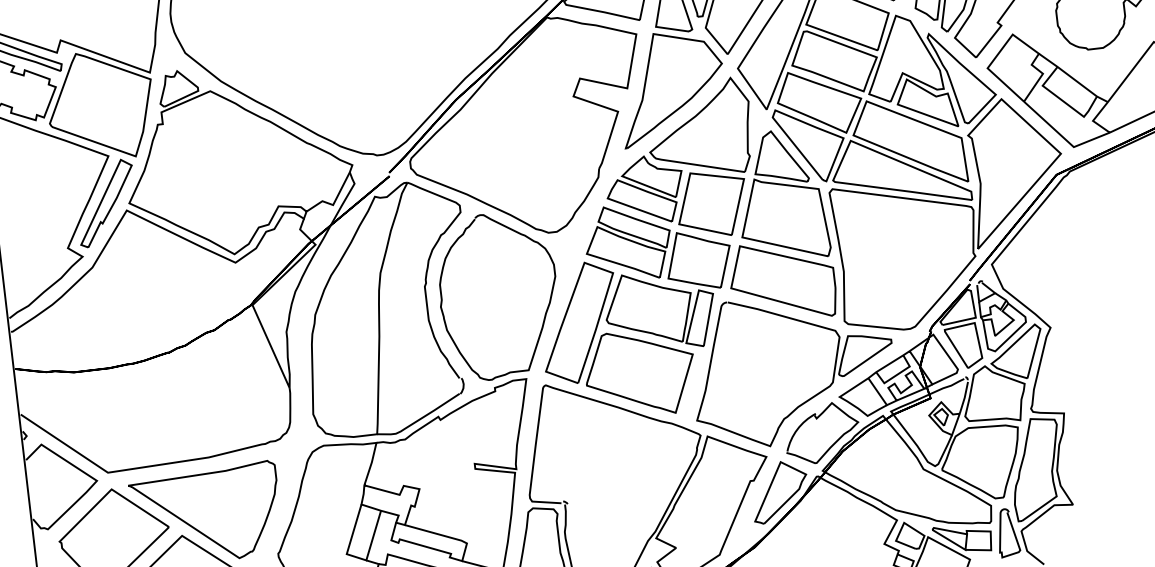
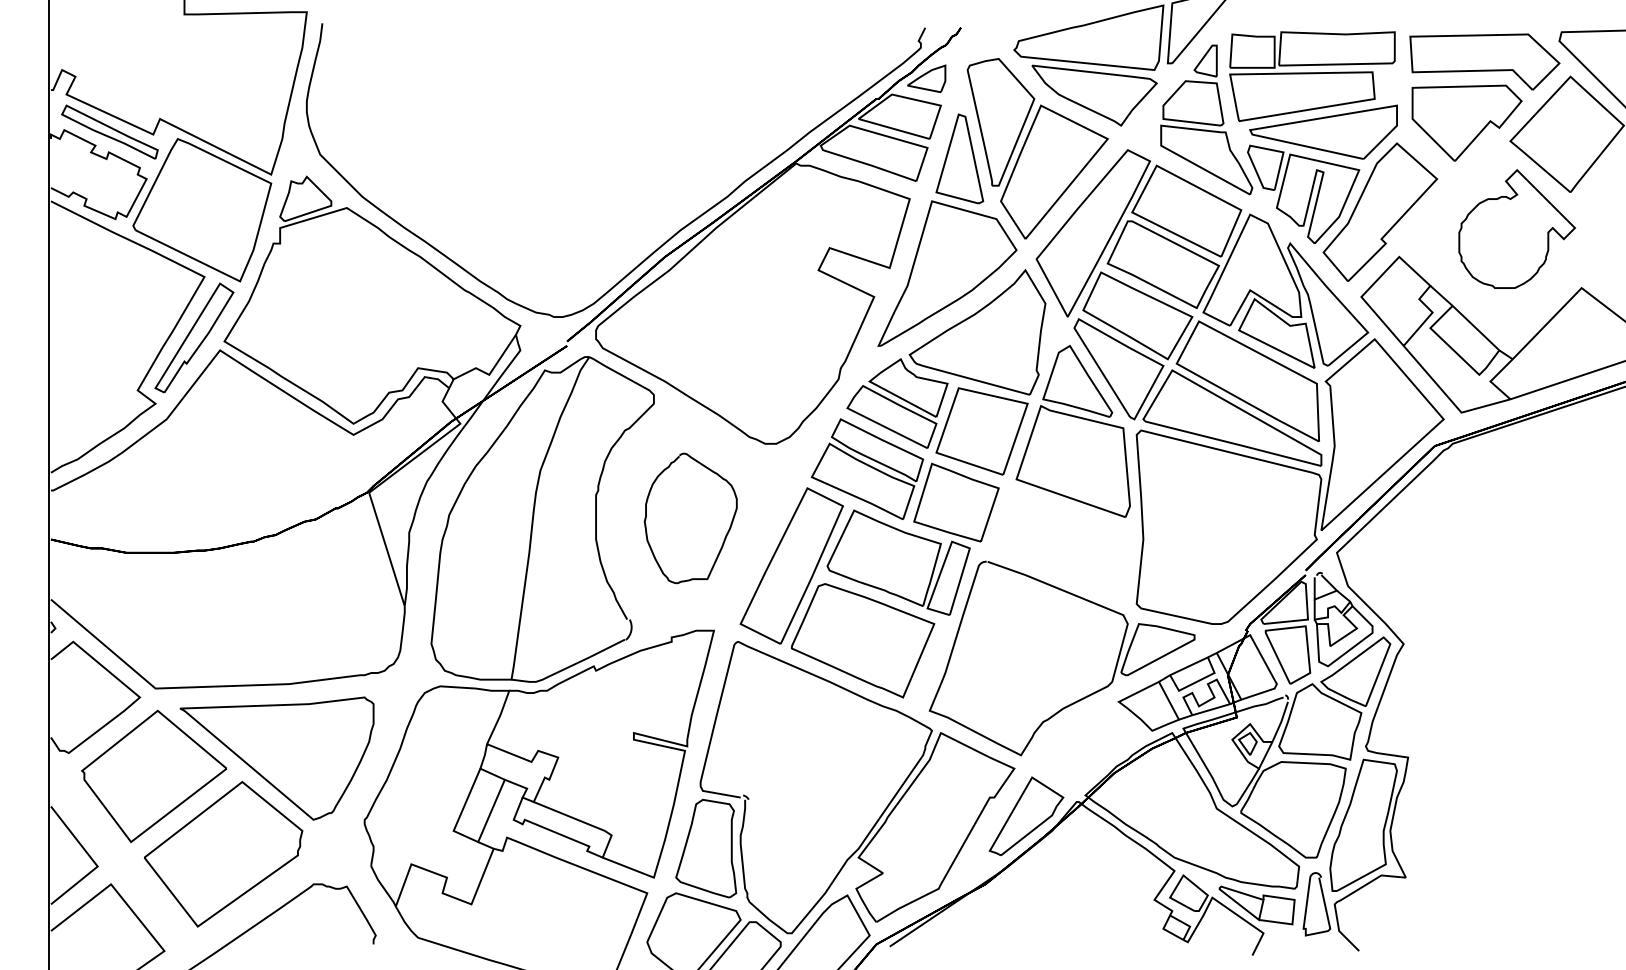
part: (782, 281) -> (1061, 542), removed
part: (498, 296) -> (690, 518), size x0.6
part: (822, 433) -> (1090, 746), removed

